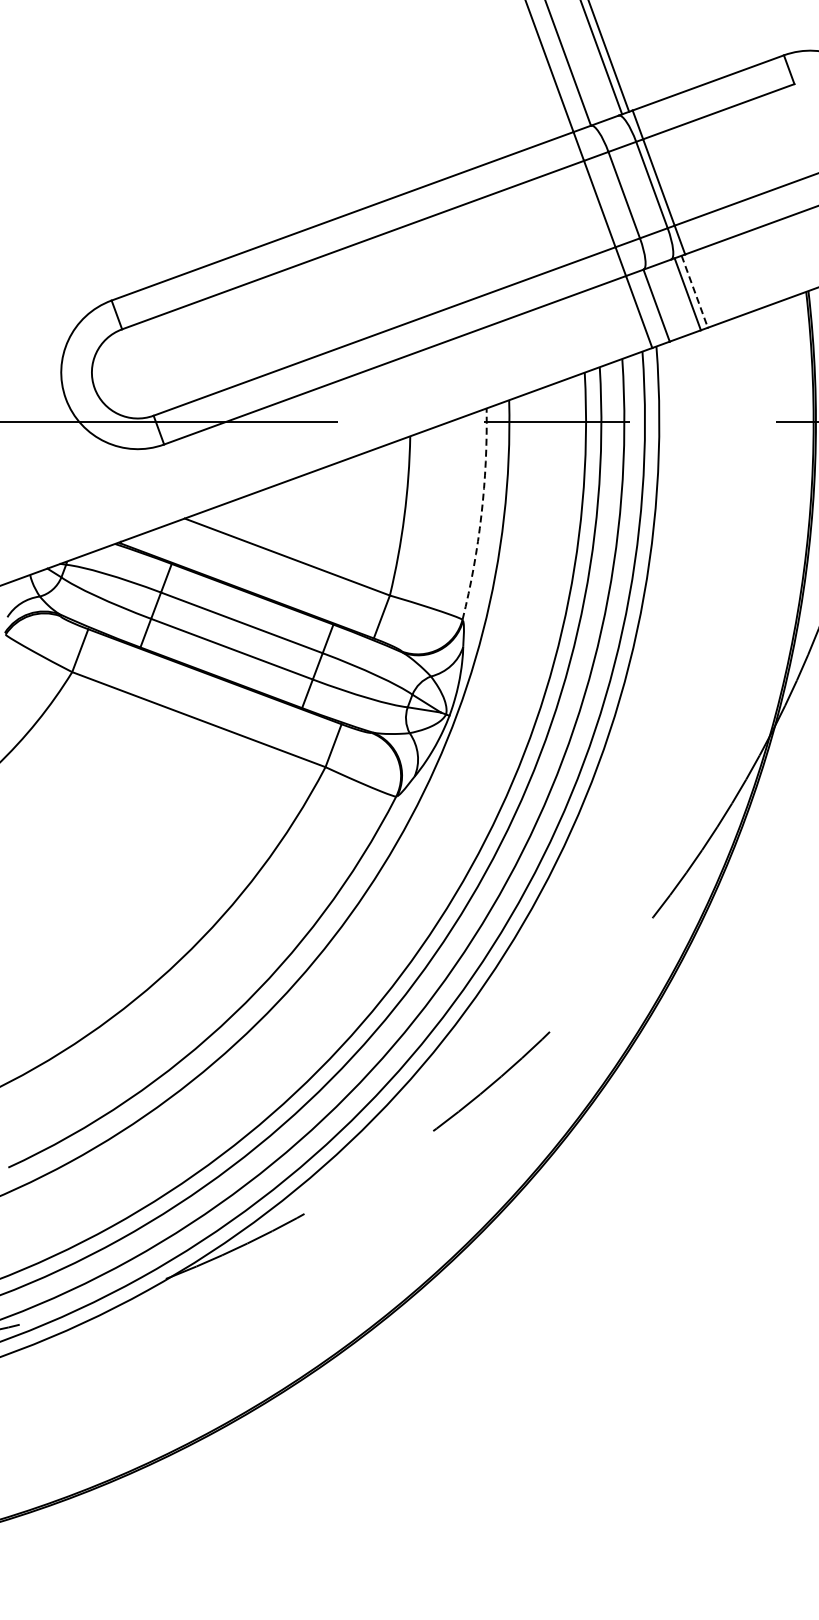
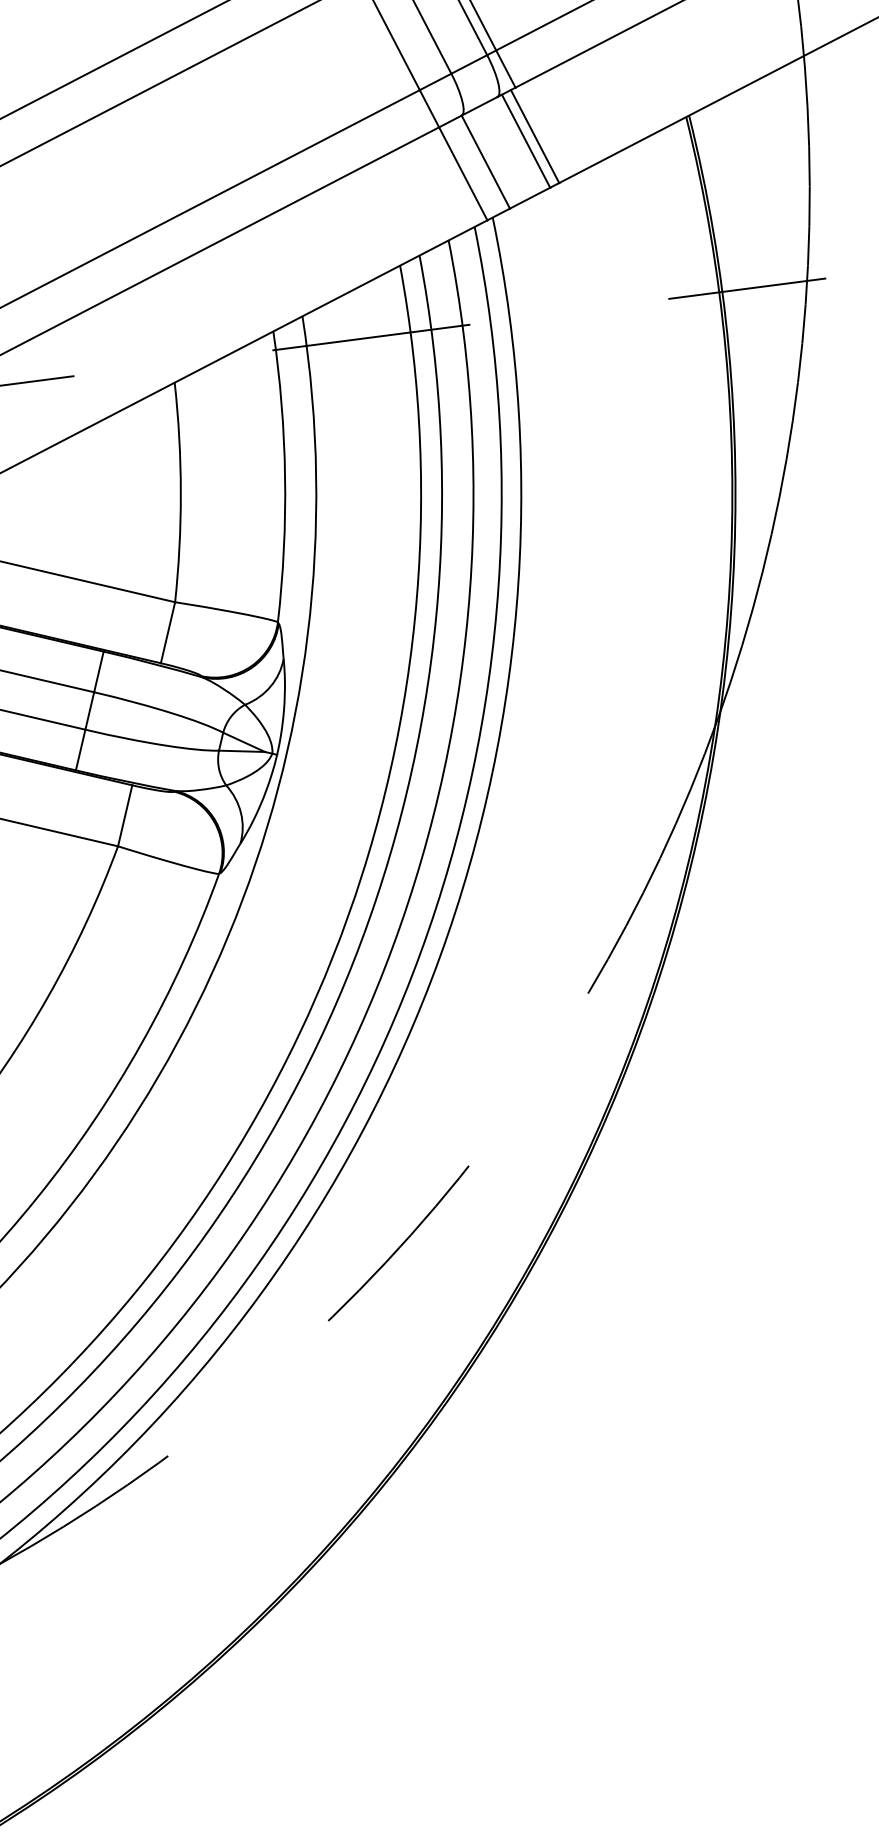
line: (694, 292) -> (534, 137), dashed -> solid
arc: (481, 514) -> (285, 476), dashed -> solid

